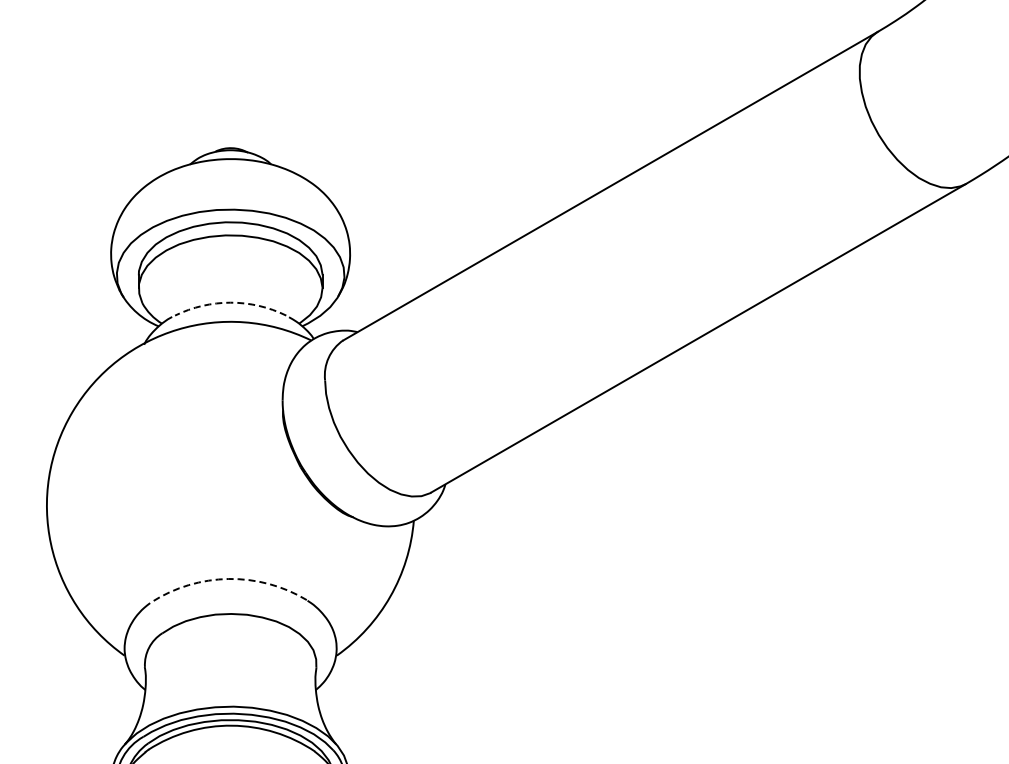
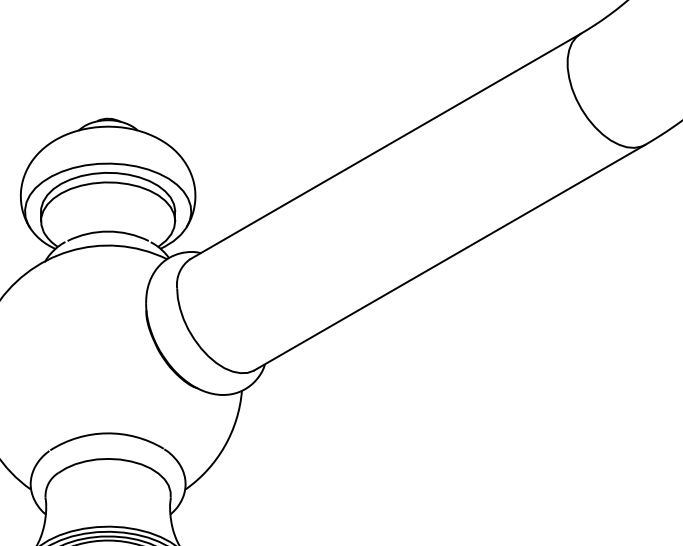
arc: (230, 302) -> (108, 231), dashed -> solid
arc: (228, 578) -> (106, 433), dashed -> solid

